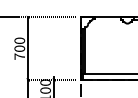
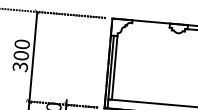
text: (19, 56) -> (19, 66), 700 -> 300

